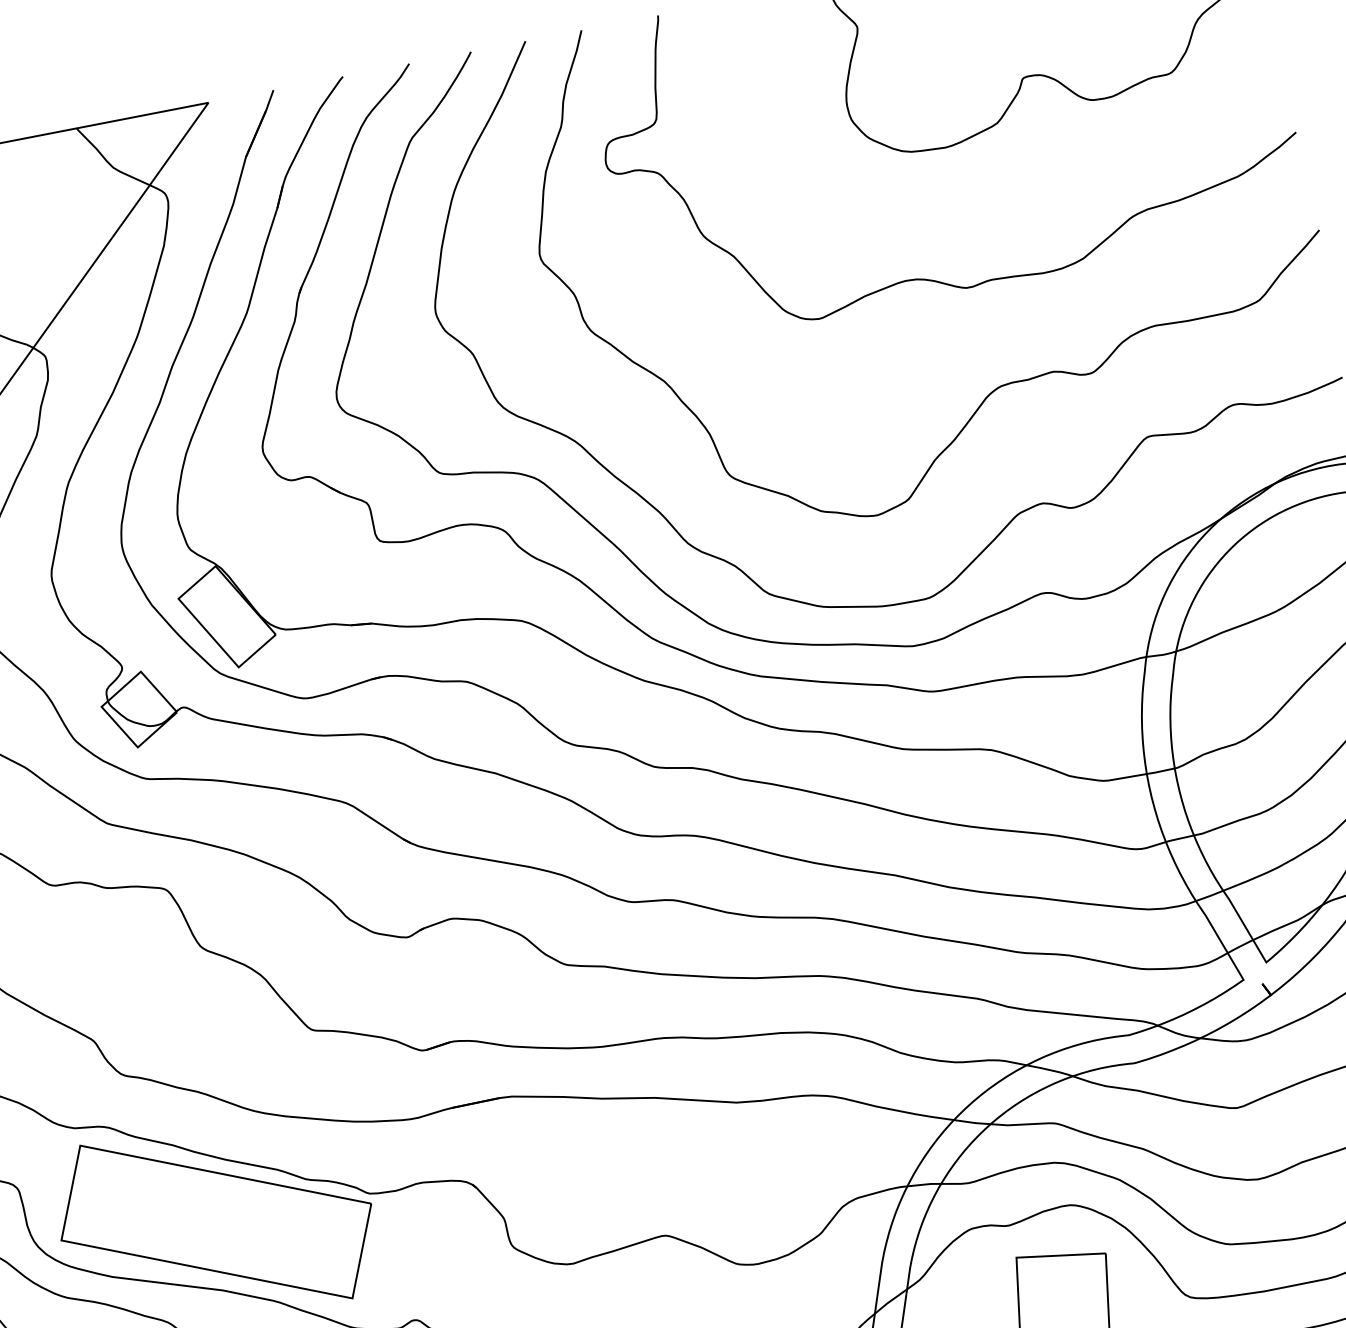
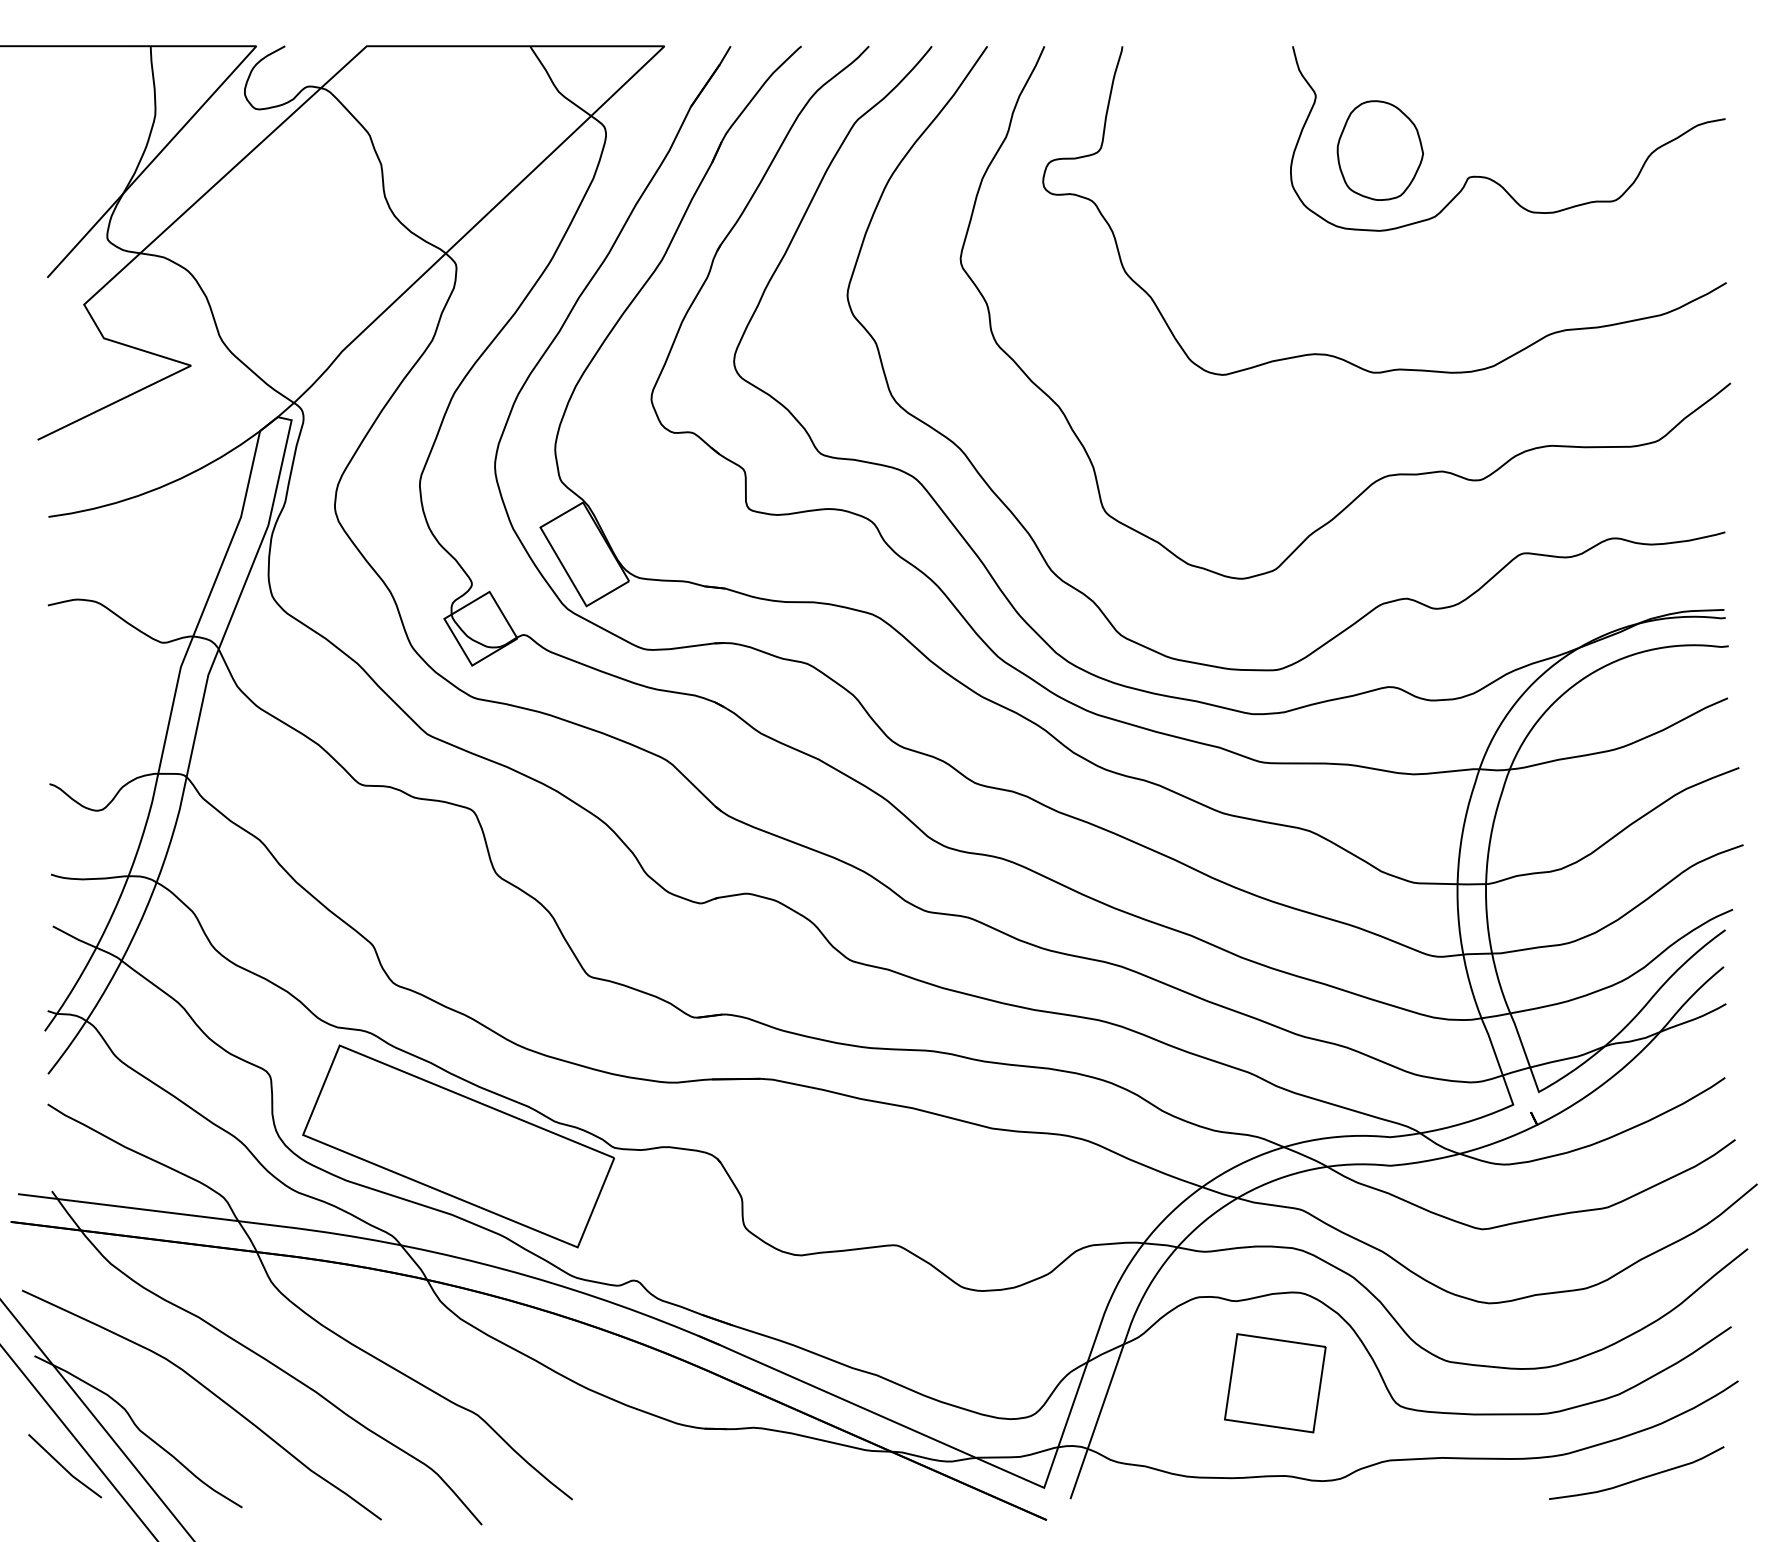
part: (930, 68) -> (1379, 150), added

